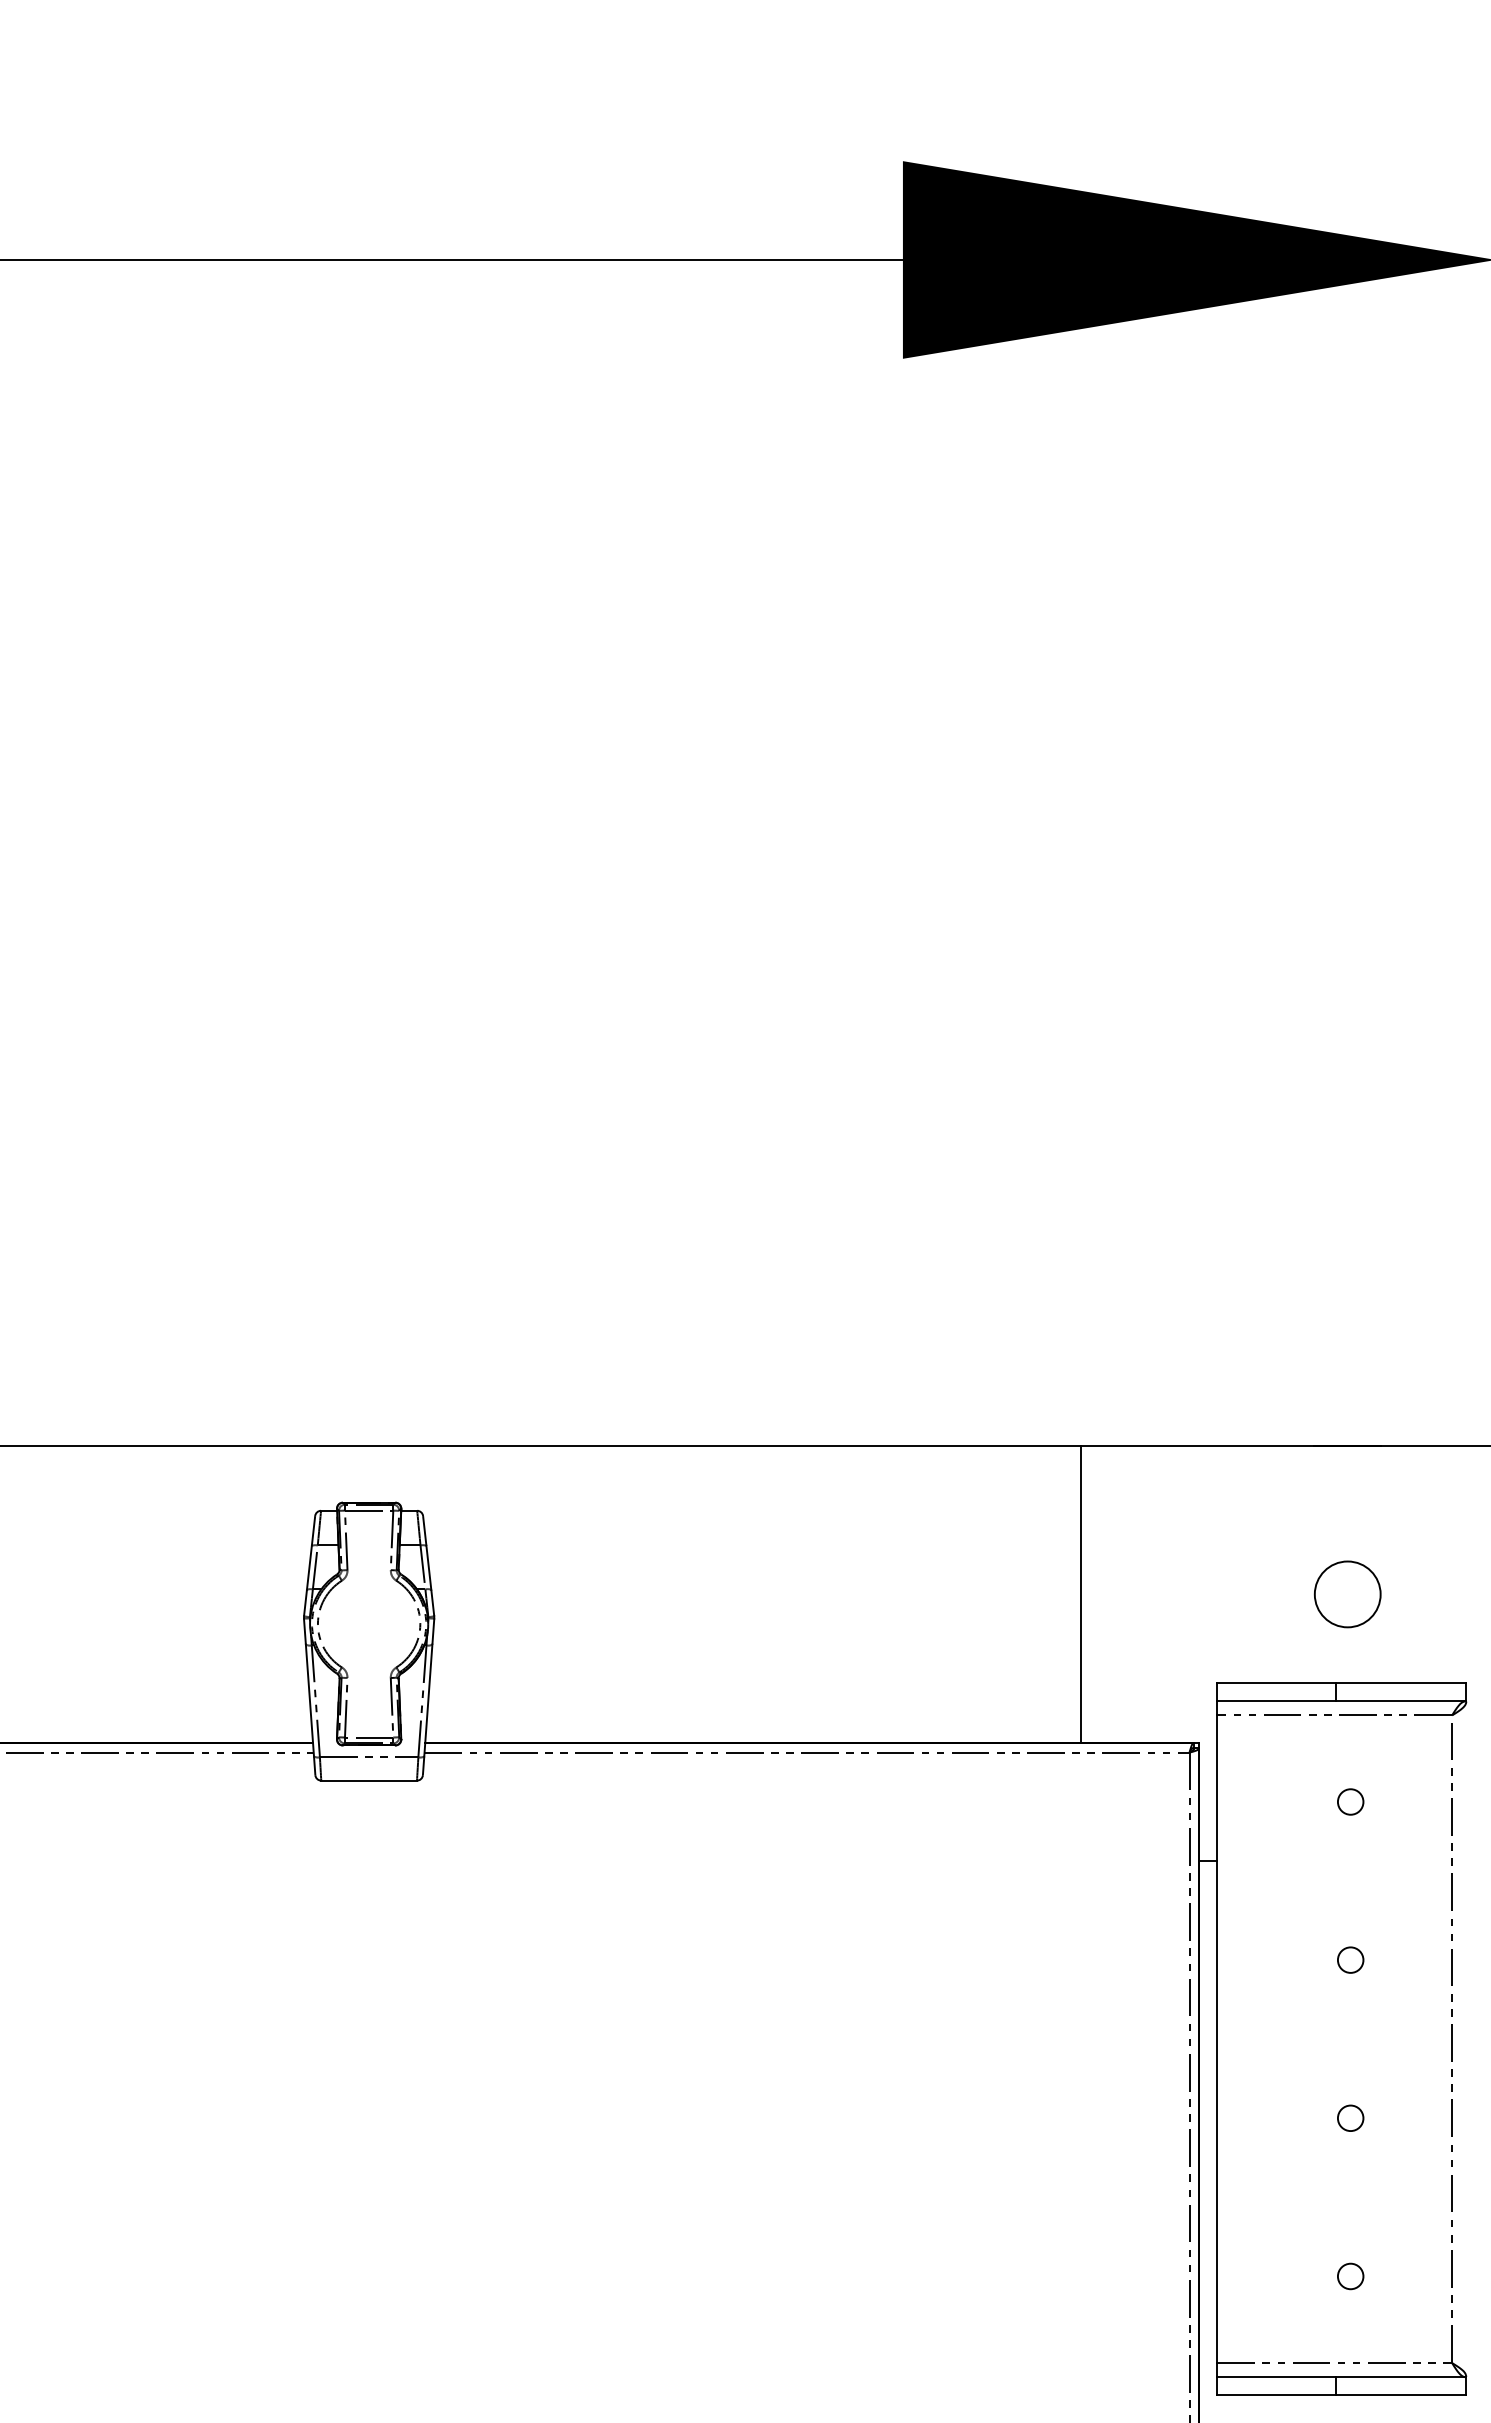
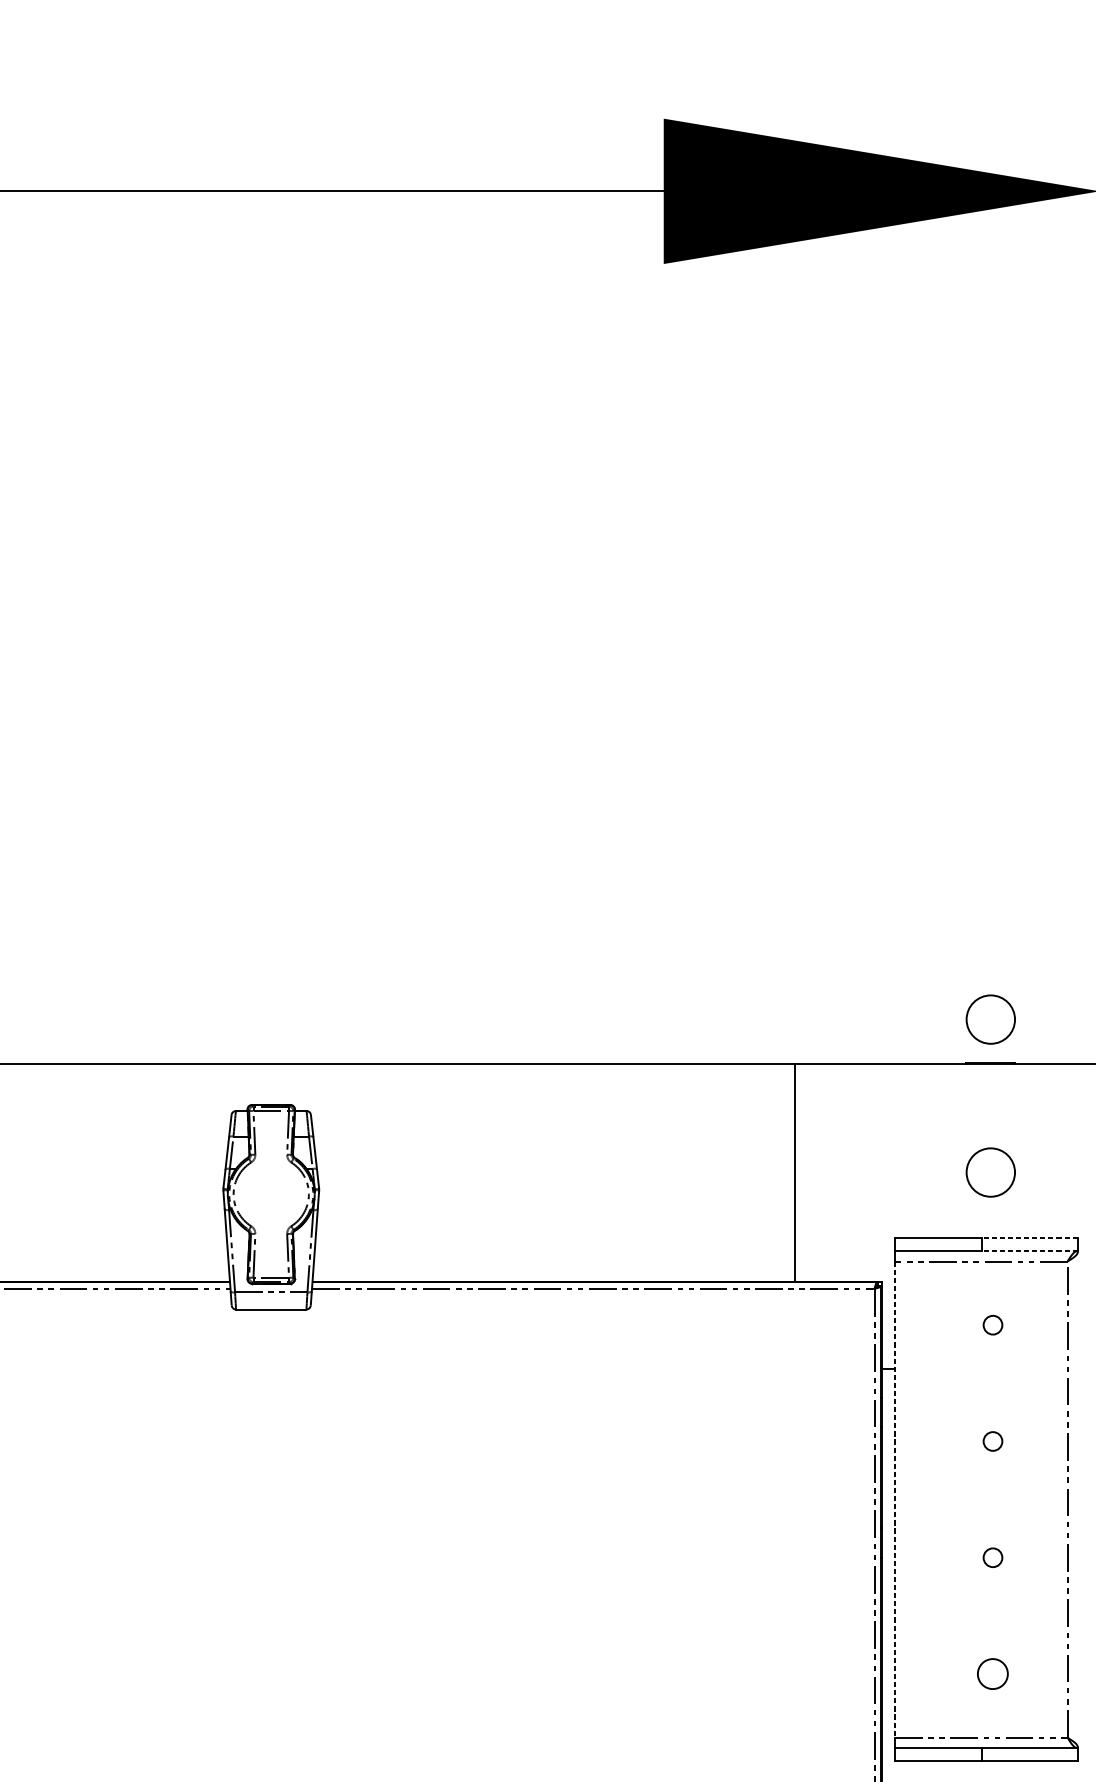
circle: (1347, 1386) -> (990, 1019), added
line: (1400, 1683) -> (1029, 1238), solid -> dashed
line: (1400, 1701) -> (1029, 1251), solid -> dashed
line: (1217, 2039) -> (895, 1499), solid -> dashed
circle: (1350, 2276) -> (992, 1674), size x1.6

